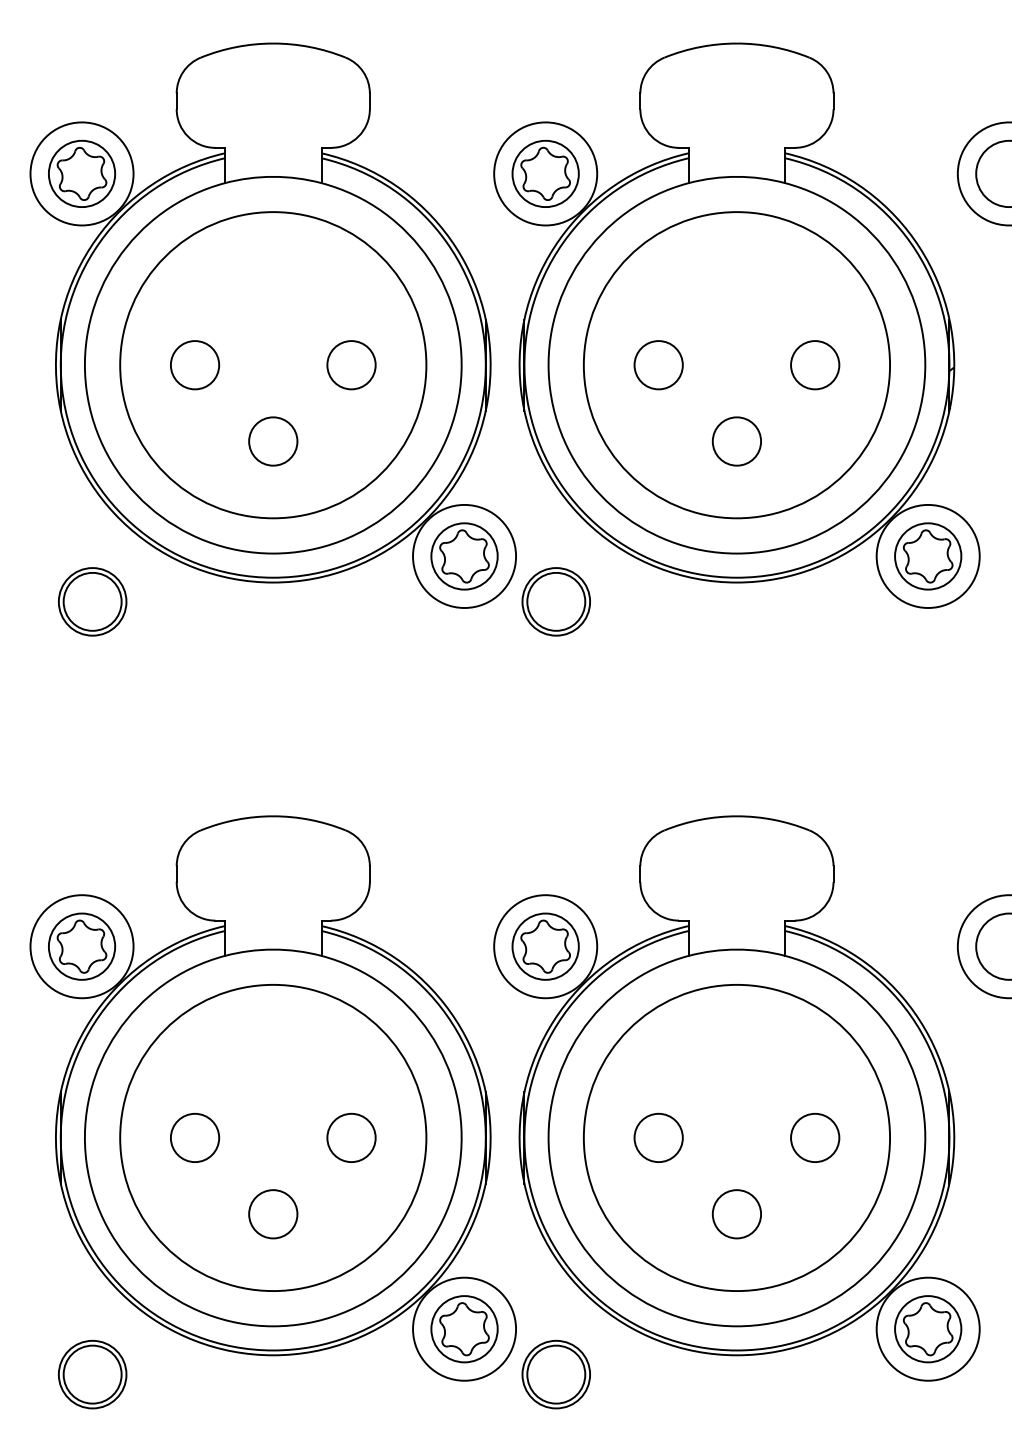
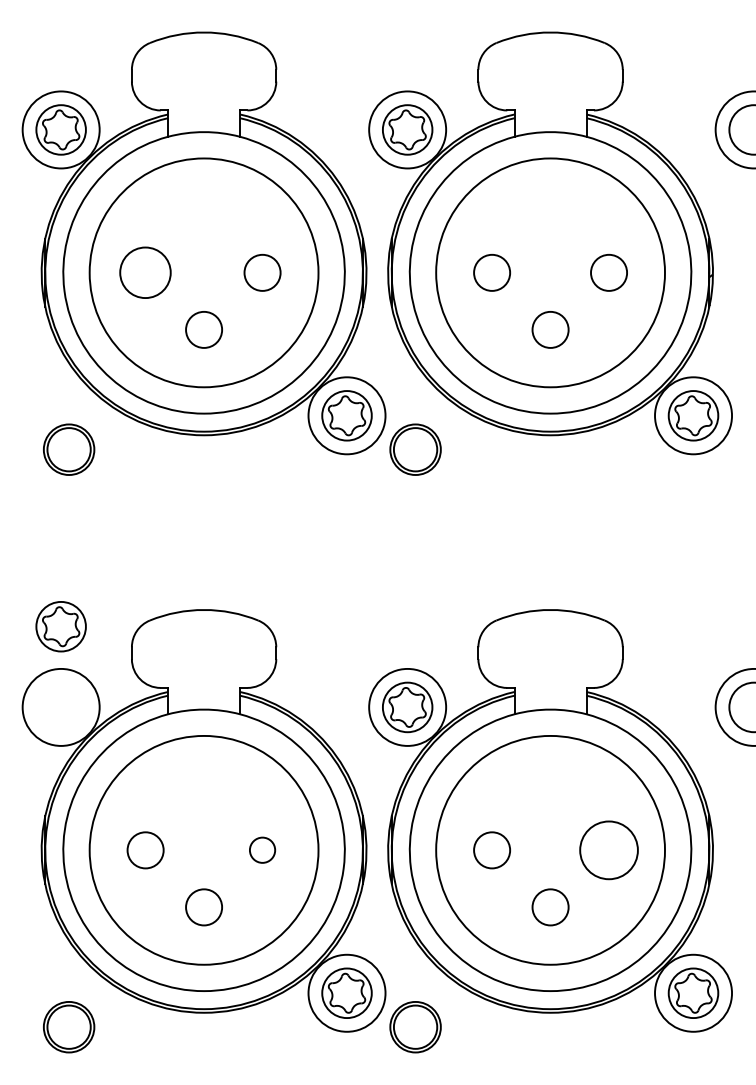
circle: (195, 365) -> (145, 273), size x1.4
part: (82, 946) -> (61, 626), moved
circle: (351, 1137) -> (262, 850), size x0.7
circle: (815, 1137) -> (609, 850), size x1.6

